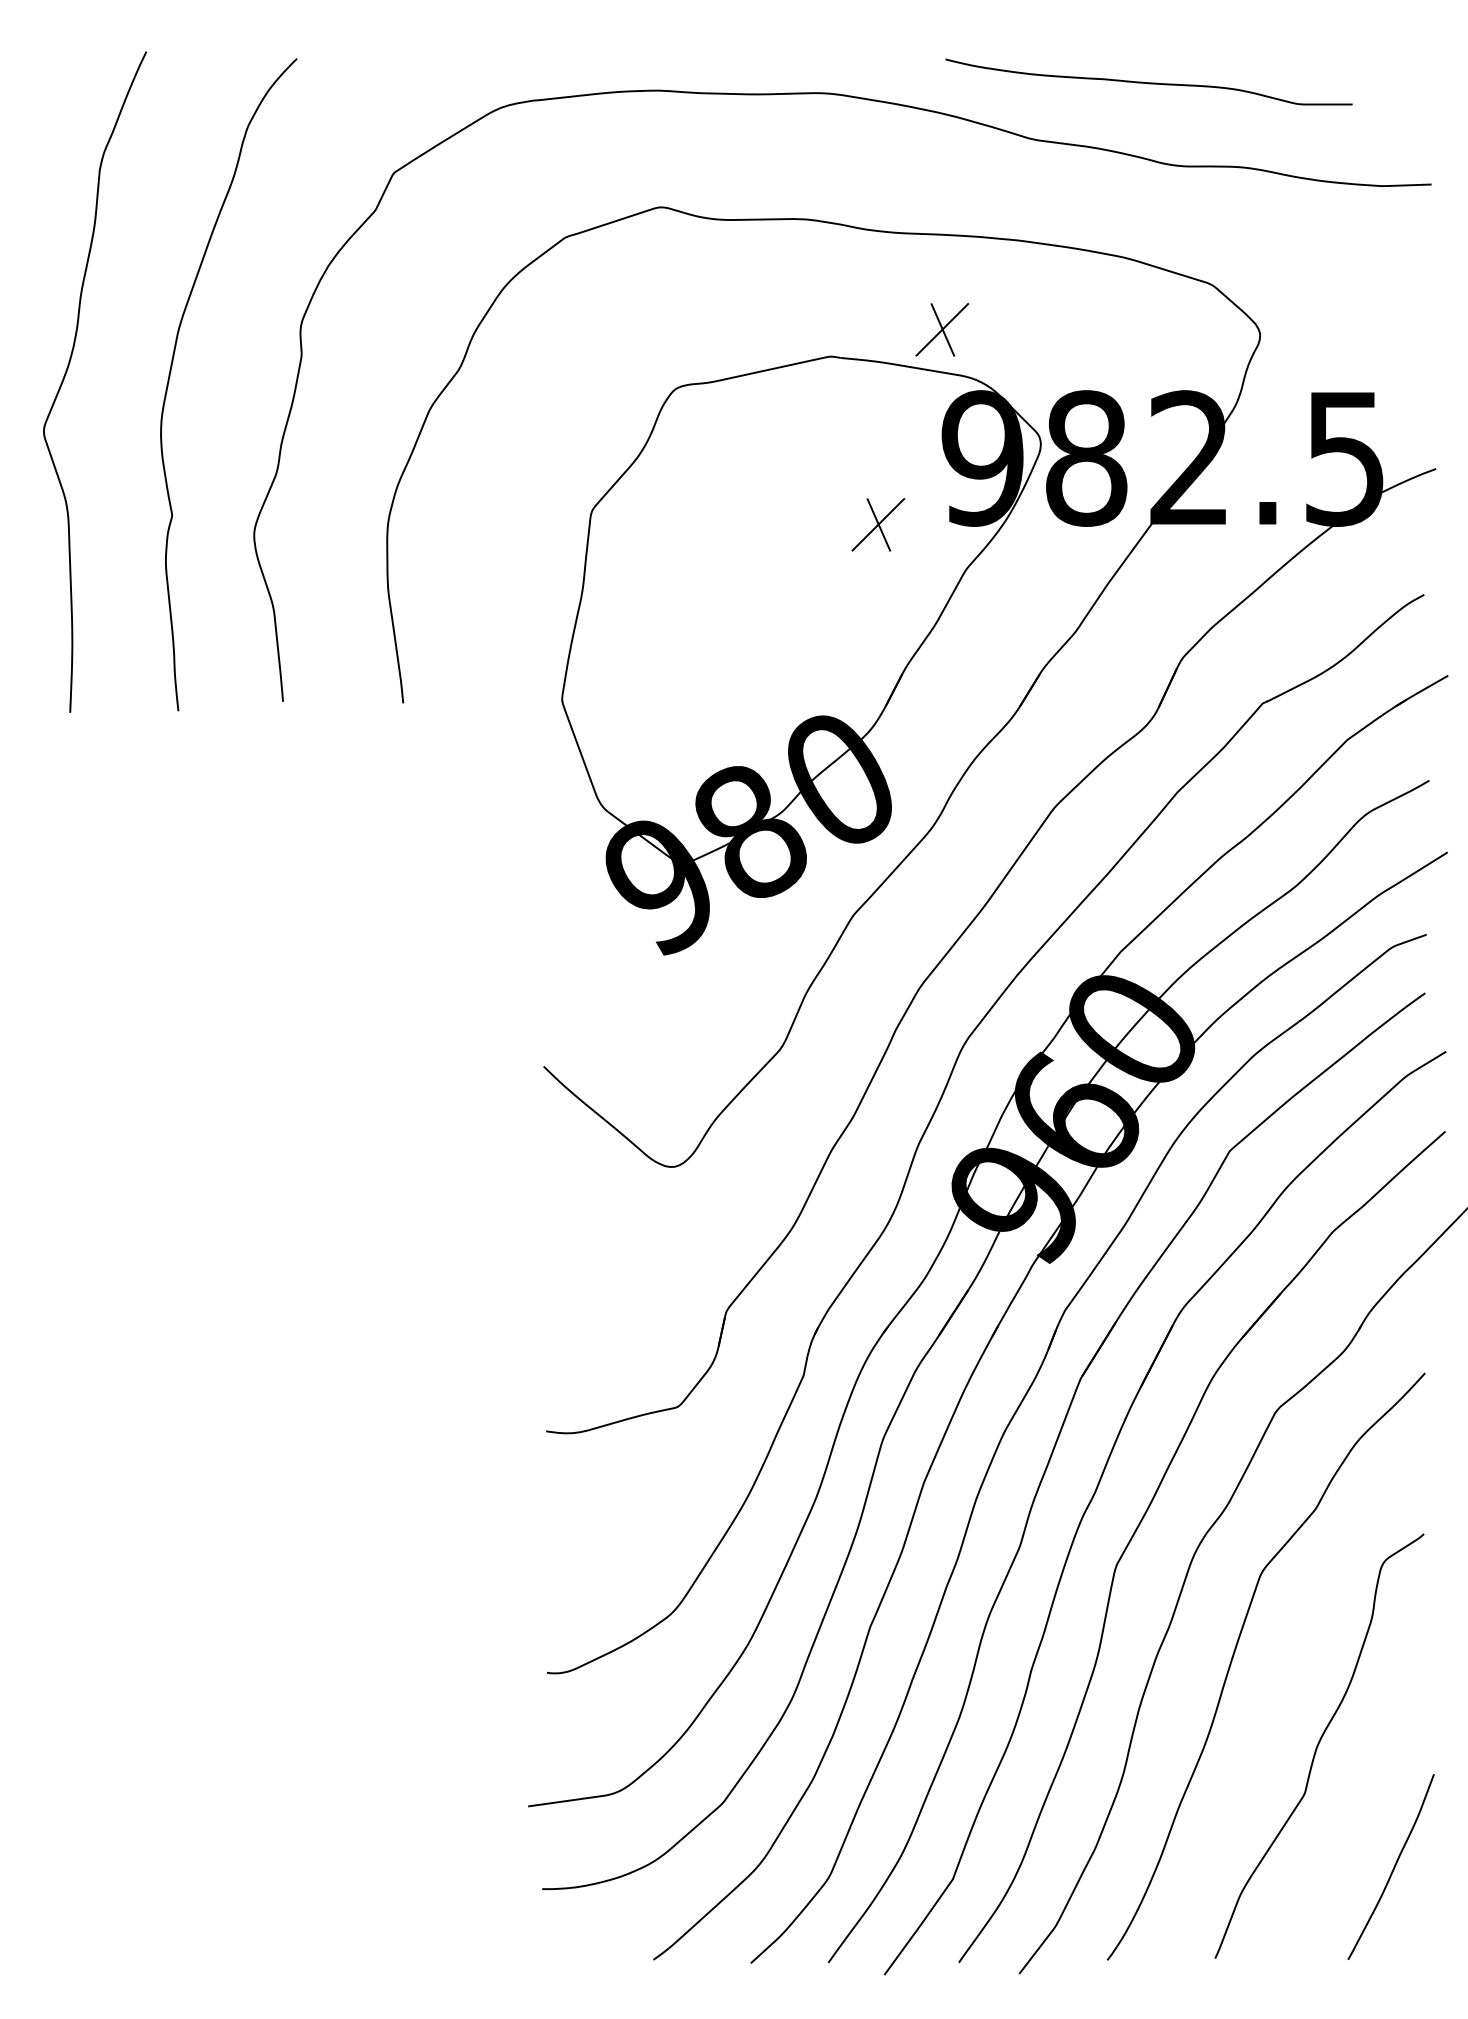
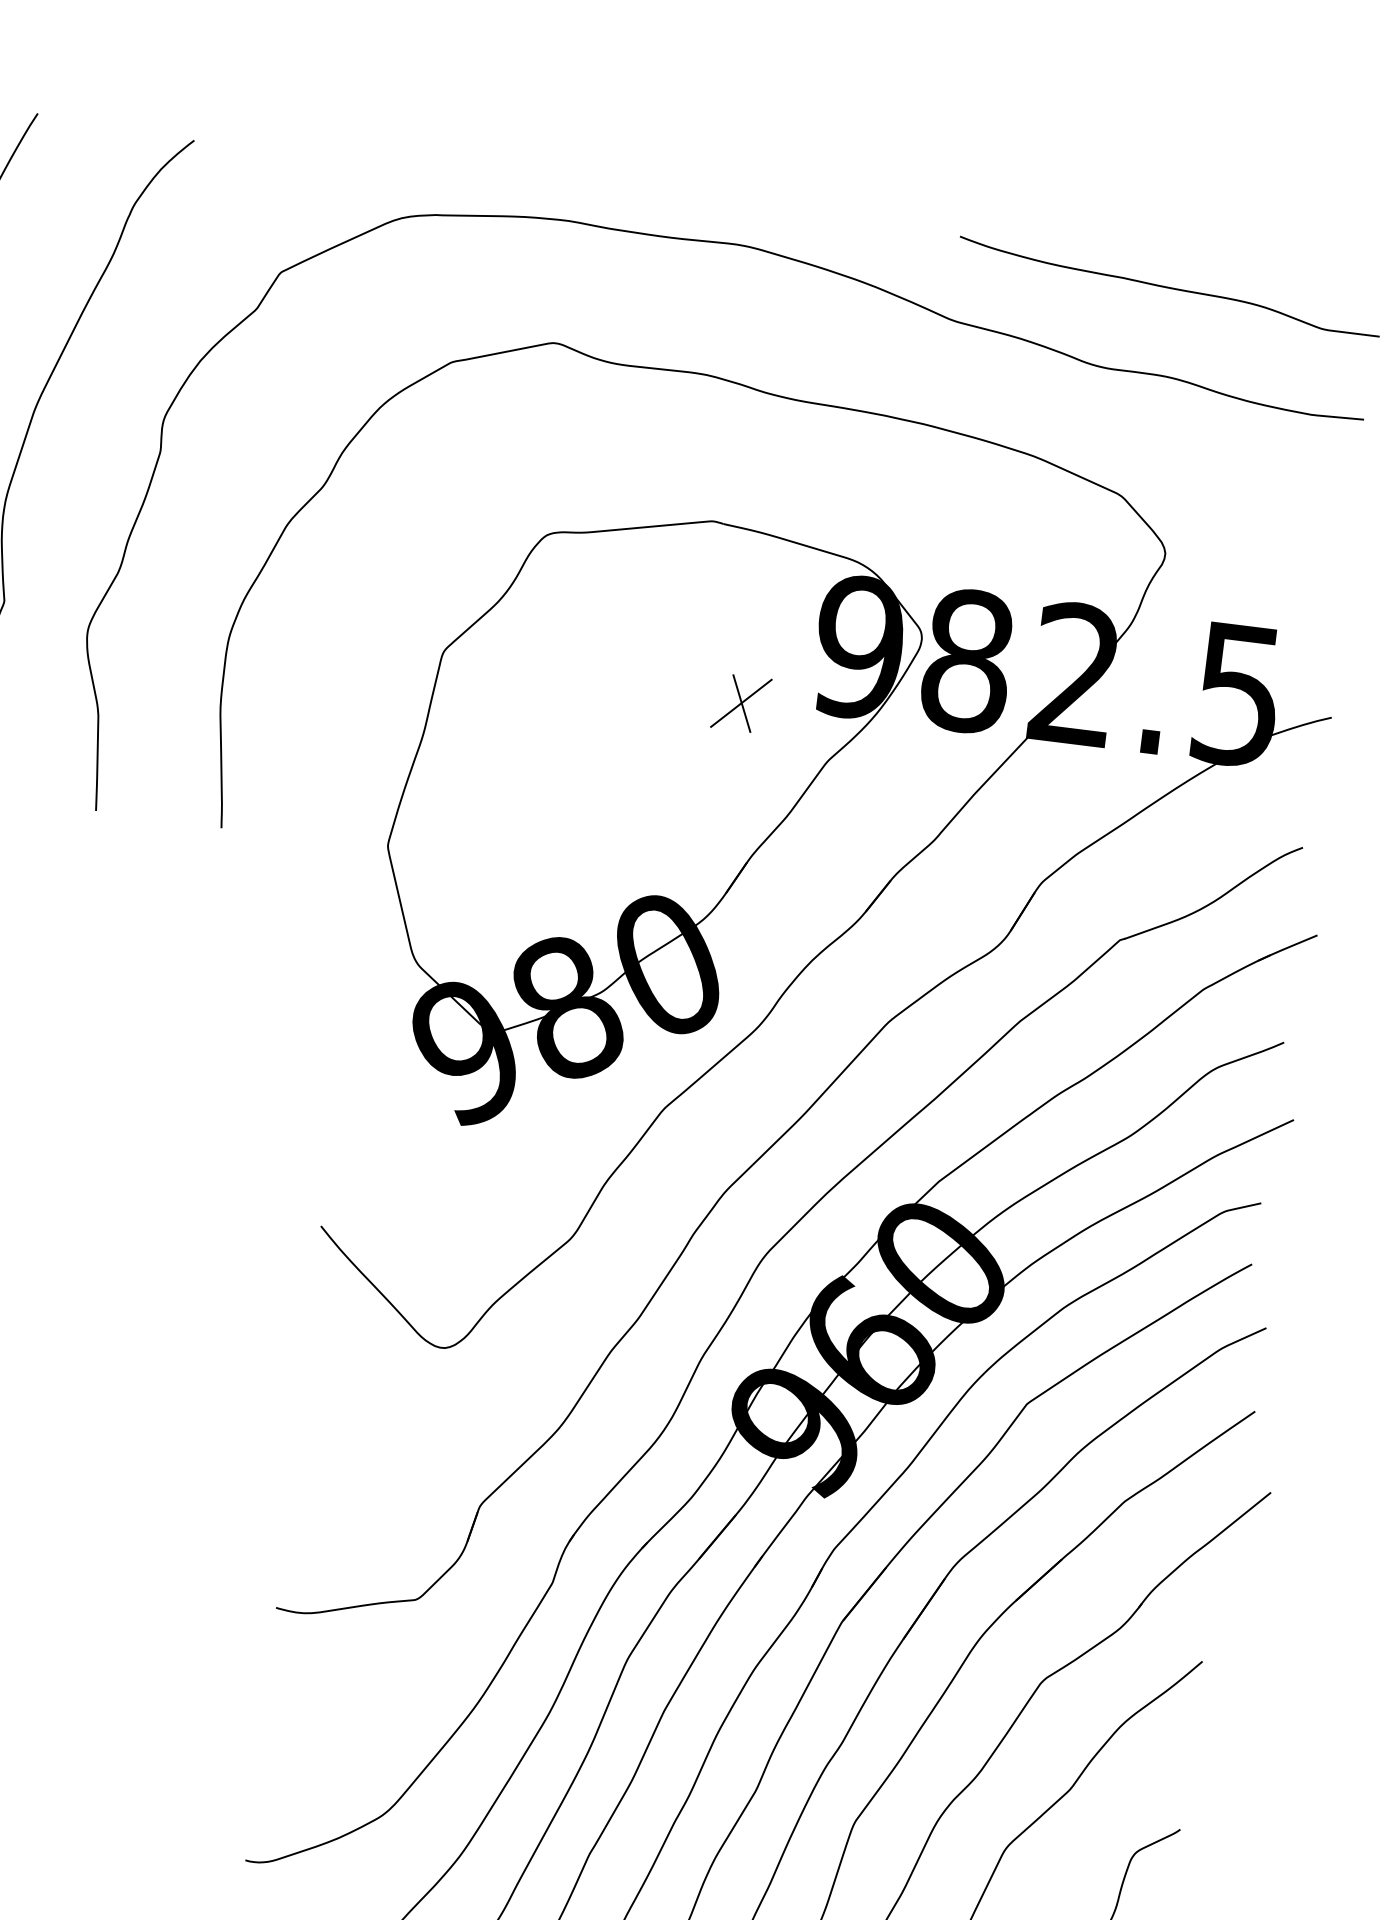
curve: (1148, 82) -> (1169, 287), moved
part: (942, 329) -> (833, 507), removed

